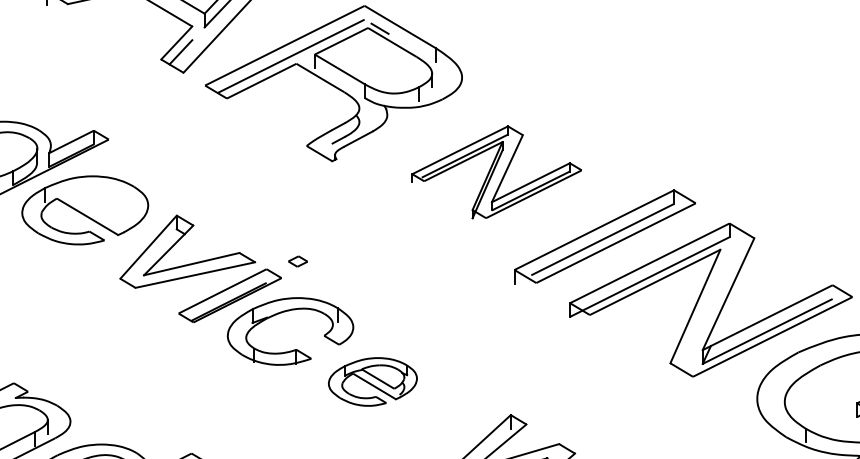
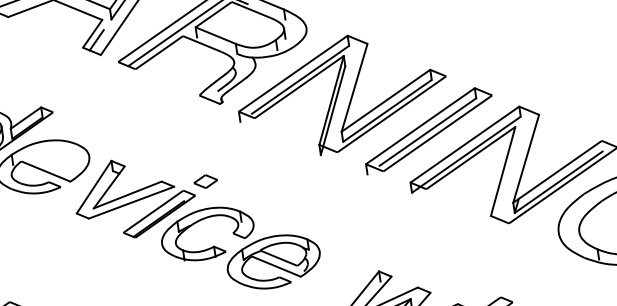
part: (496, 172) -> (342, 94), size x1.67
part: (297, 261) -> (205, 181), size x1.67
part: (372, 381) -> (273, 261), size x1.43

